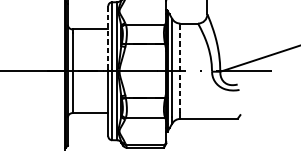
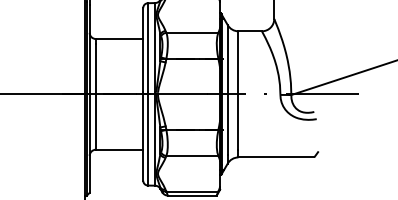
line: (108, 37) -> (143, 49), dashed -> solid
line: (180, 68) -> (238, 90), dashed -> solid

